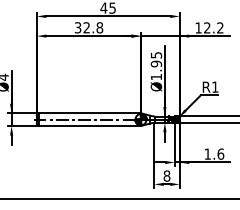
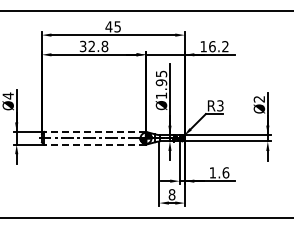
text: (207, 27) -> (212, 46), 12.2 -> 16.2
text: (215, 86) -> (220, 105), R1 -> R3
line: (90, 112) -> (95, 131), solid -> dashed
line: (90, 125) -> (95, 144), solid -> dashed

